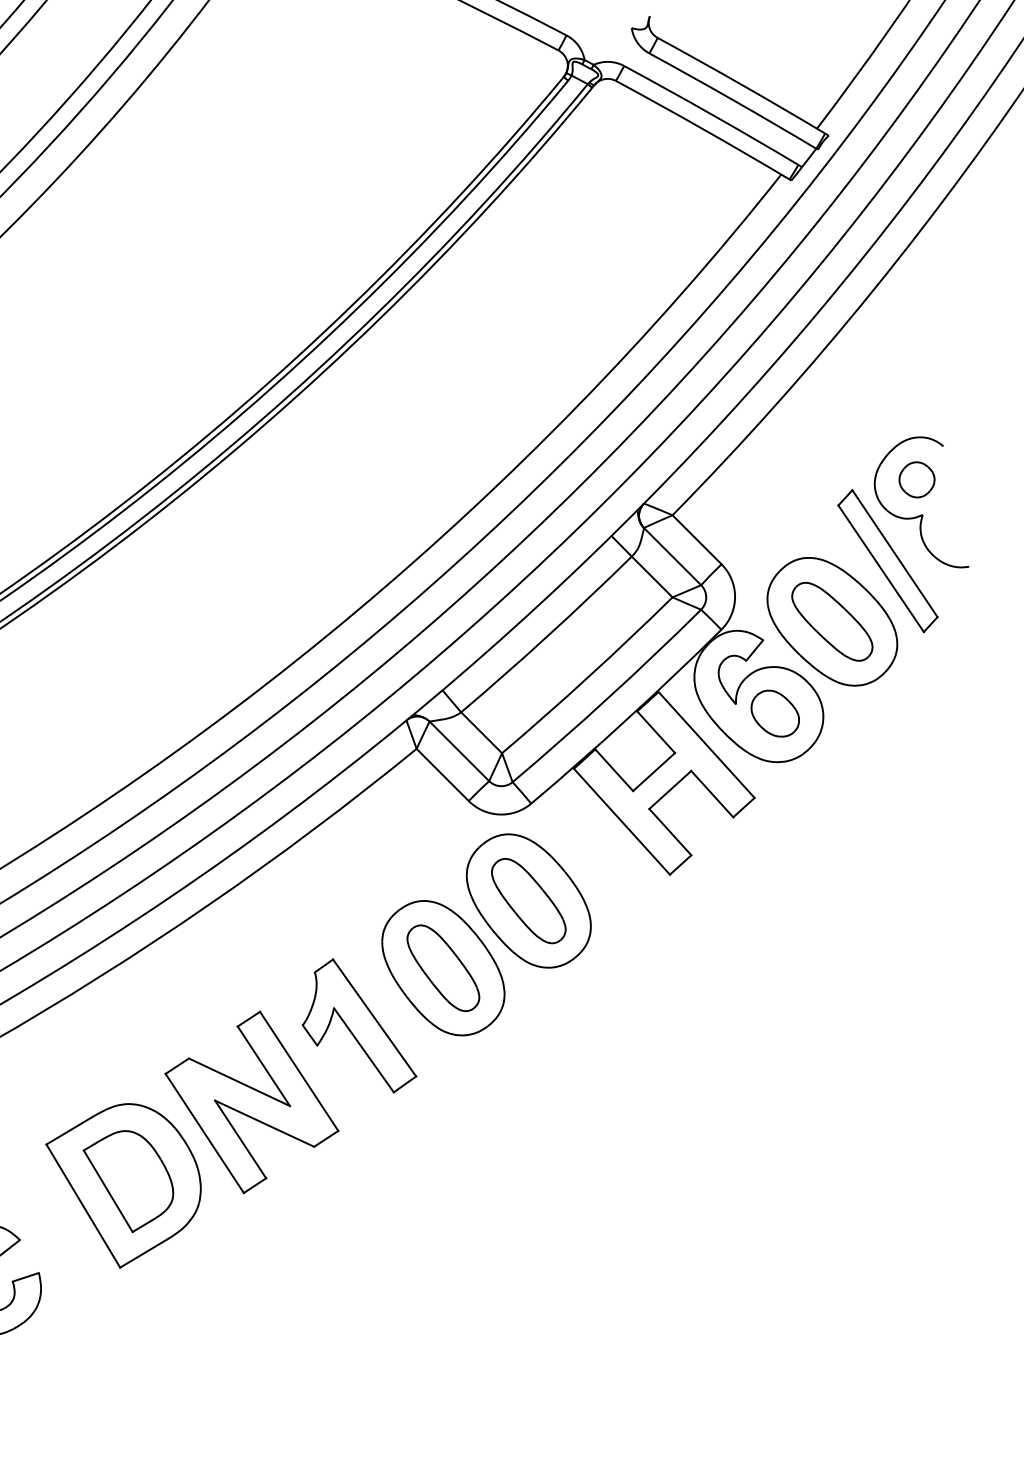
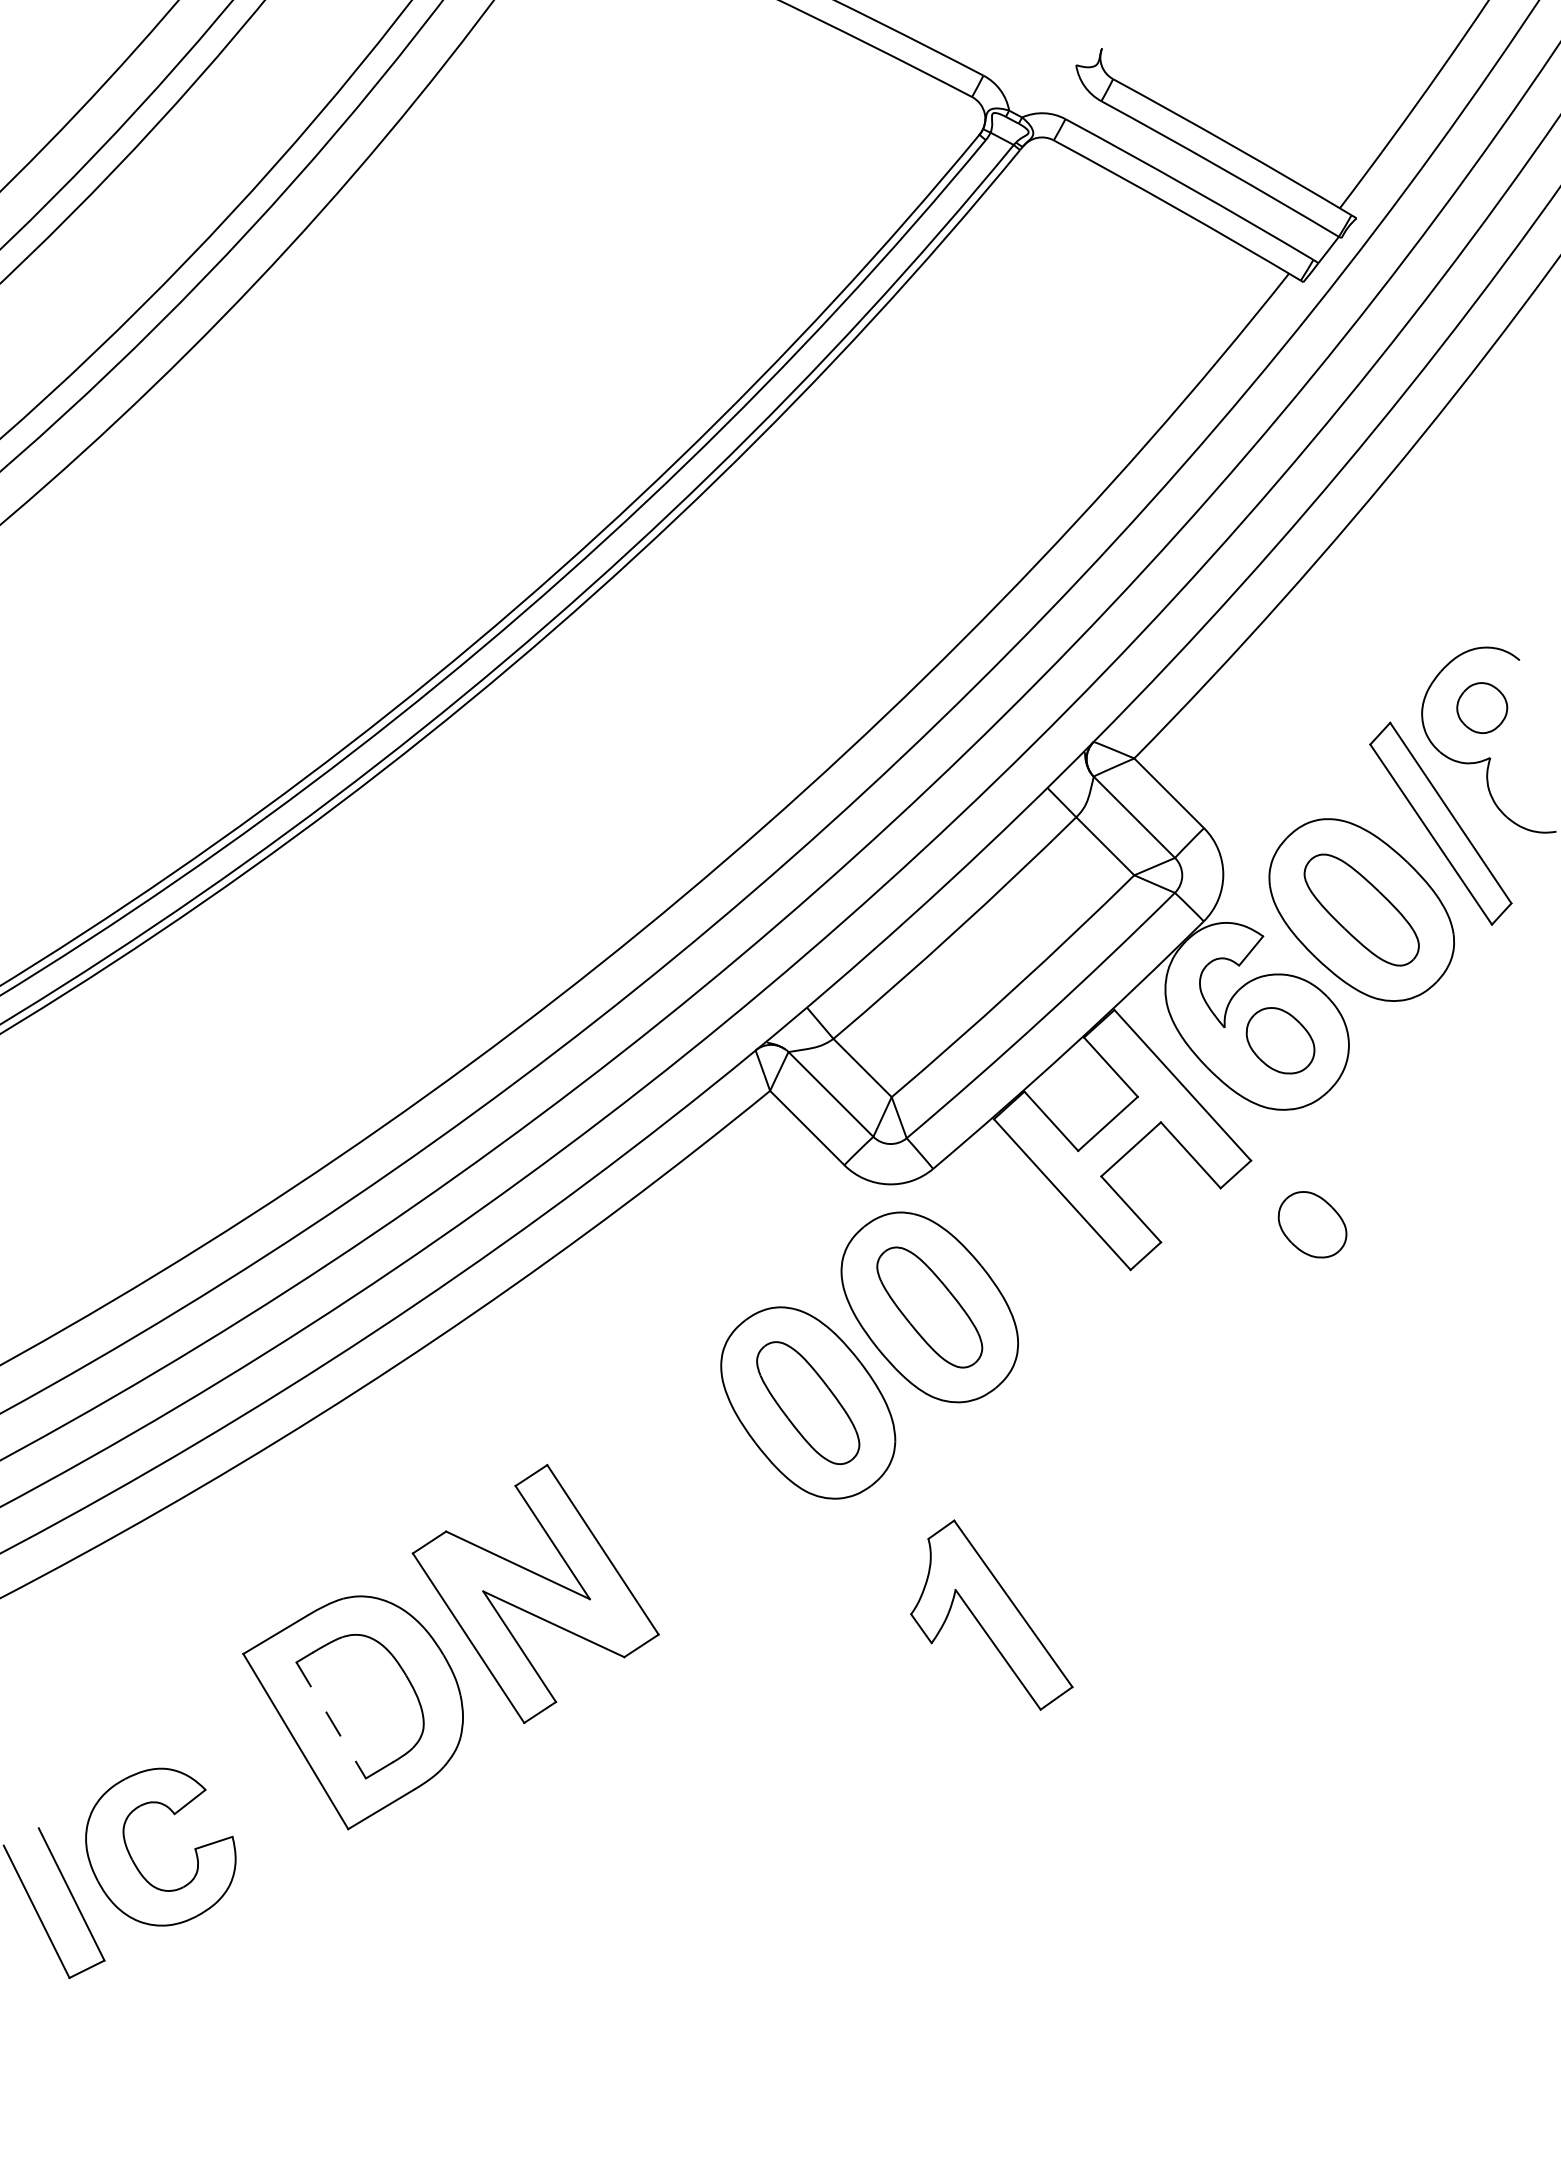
part: (797, 842) -> (1312, 1224), added
part: (359, 1025) -> (991, 1614), moved
line: (108, 1191) -> (331, 1720), solid -> dashed

